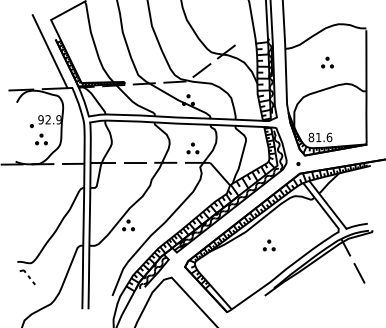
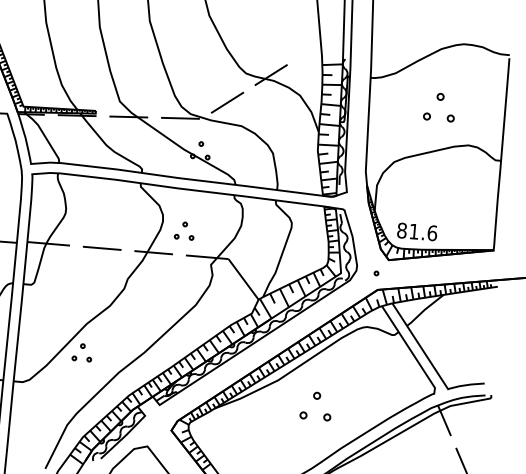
part: (327, 62) -> (439, 106), size x1.6
part: (192, 148) -> (183, 230), moved
part: (268, 245) -> (314, 406), size x1.6

